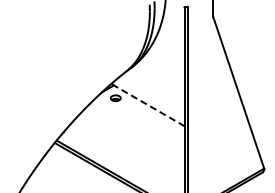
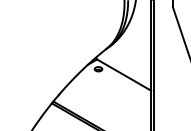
line: (149, 105) -> (124, 74), dashed -> solid

